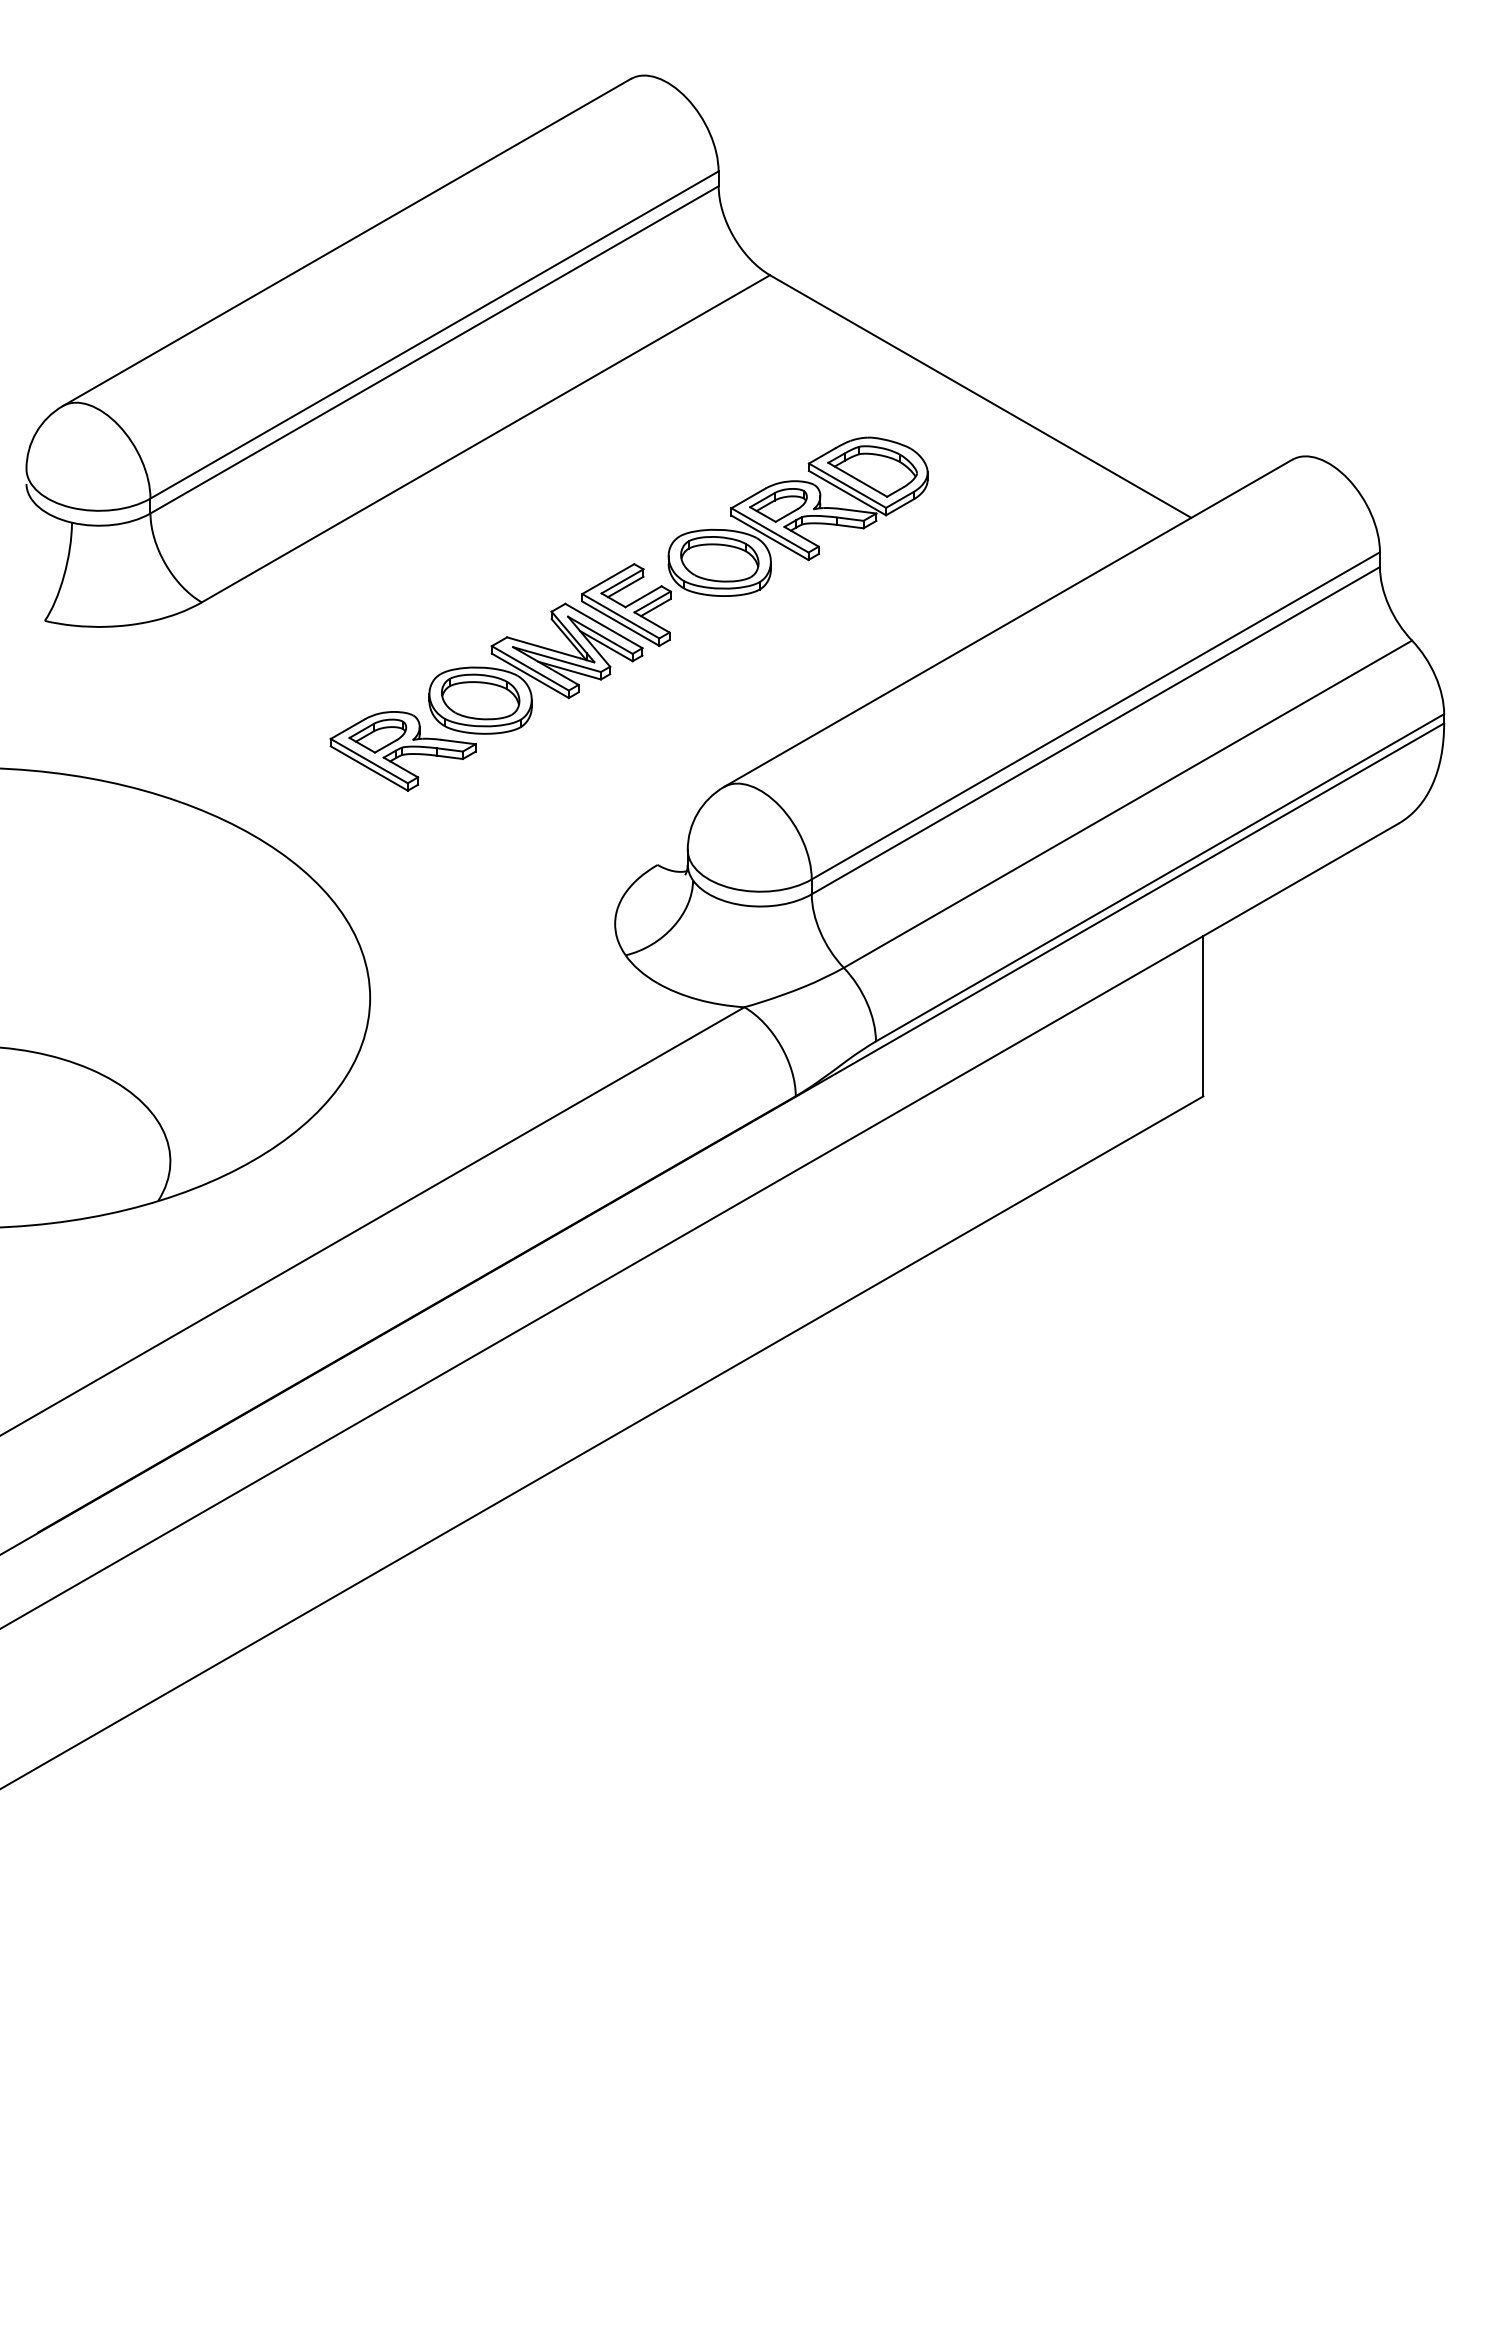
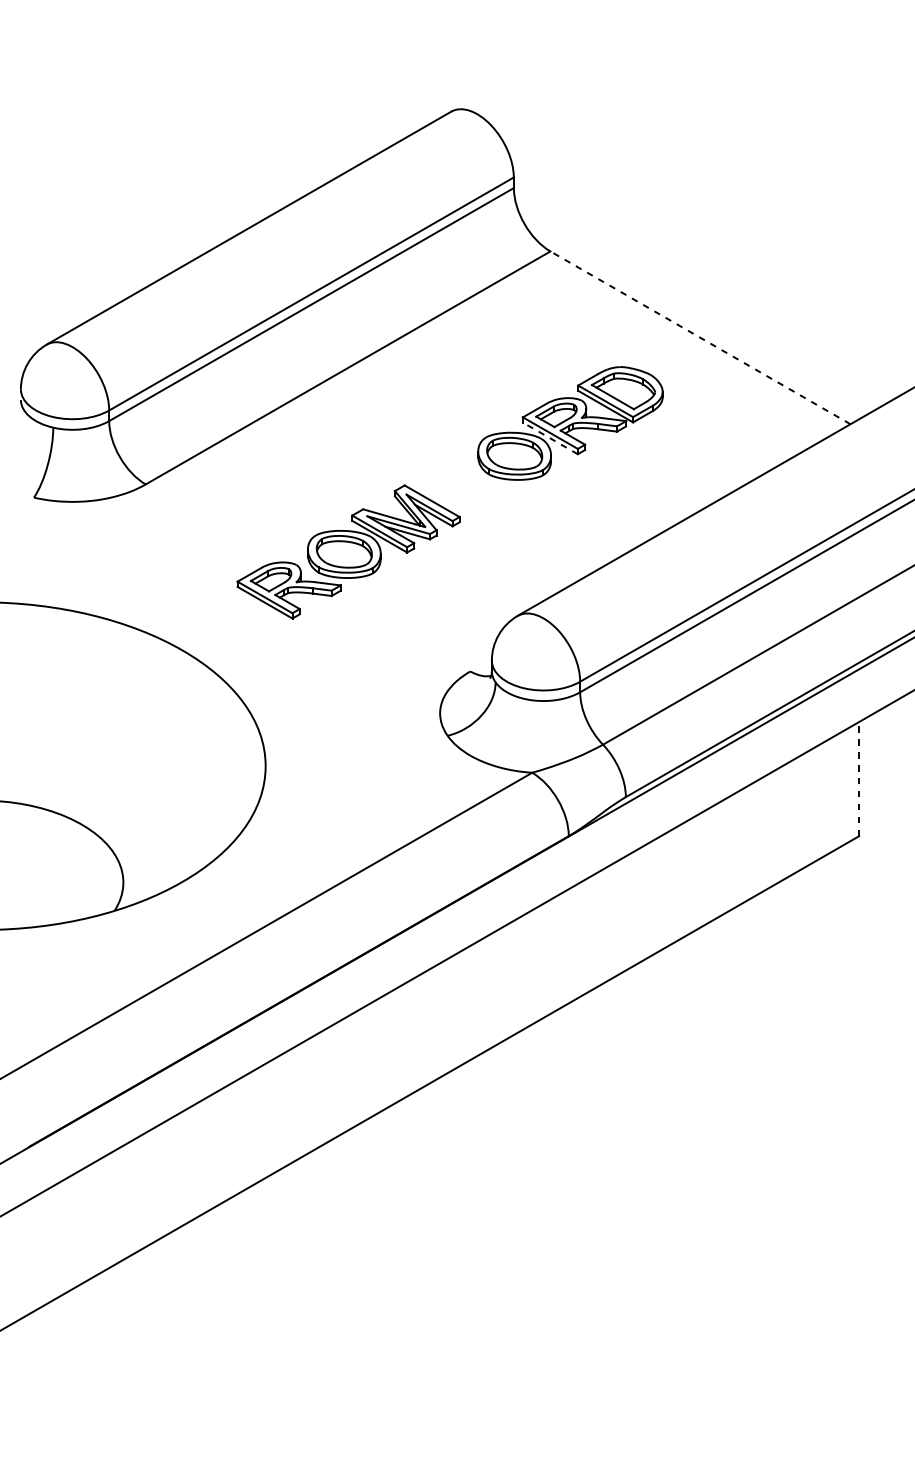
line: (980, 396) -> (700, 337), solid -> dashed
line: (769, 537) -> (550, 438), solid -> dashed
part: (626, 604) -> (448, 485), removed
line: (1203, 1015) -> (859, 778), solid -> dashed

